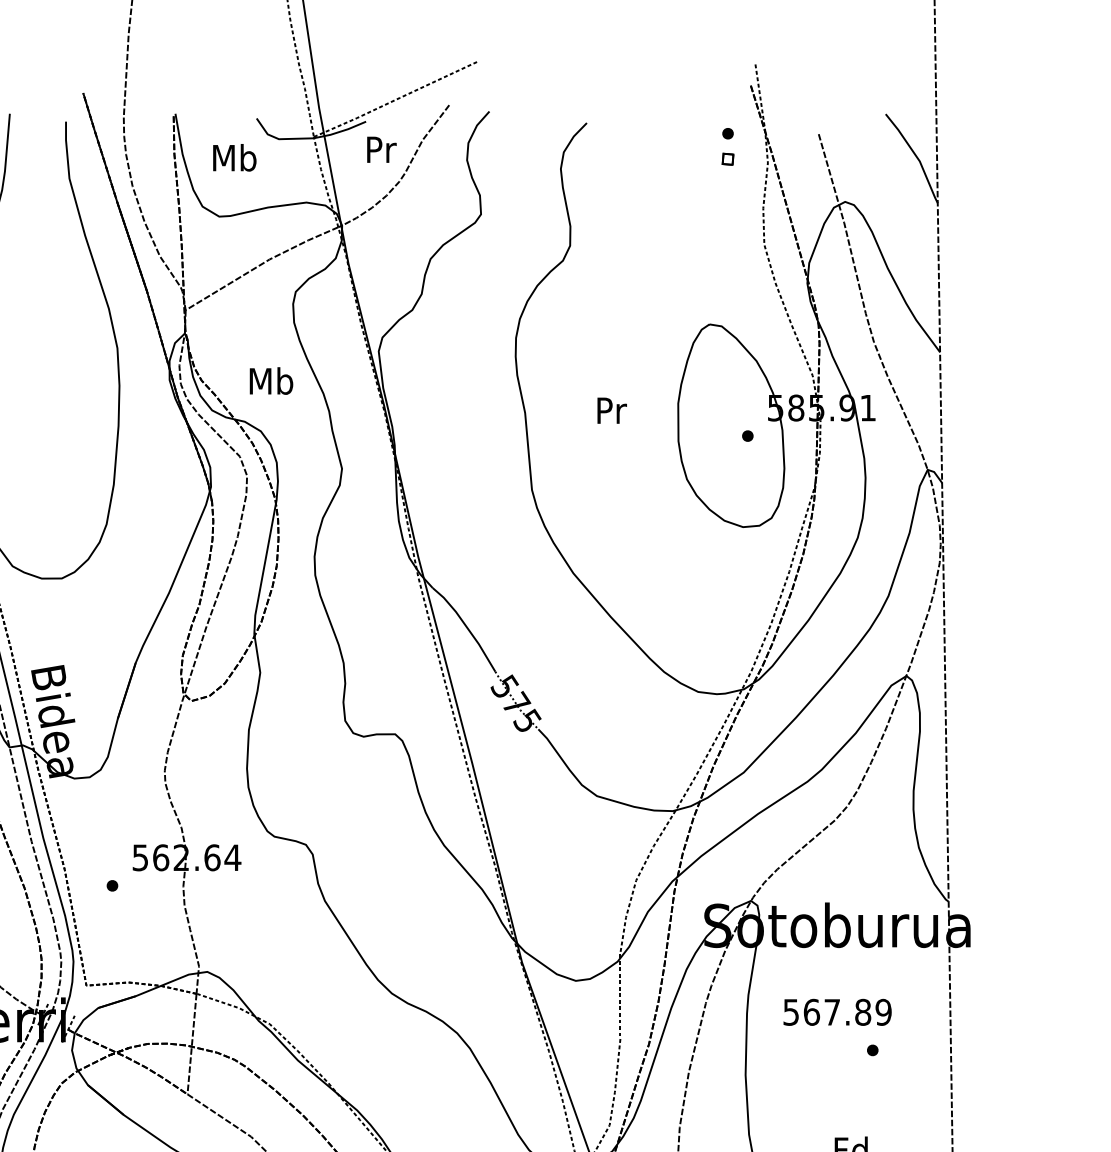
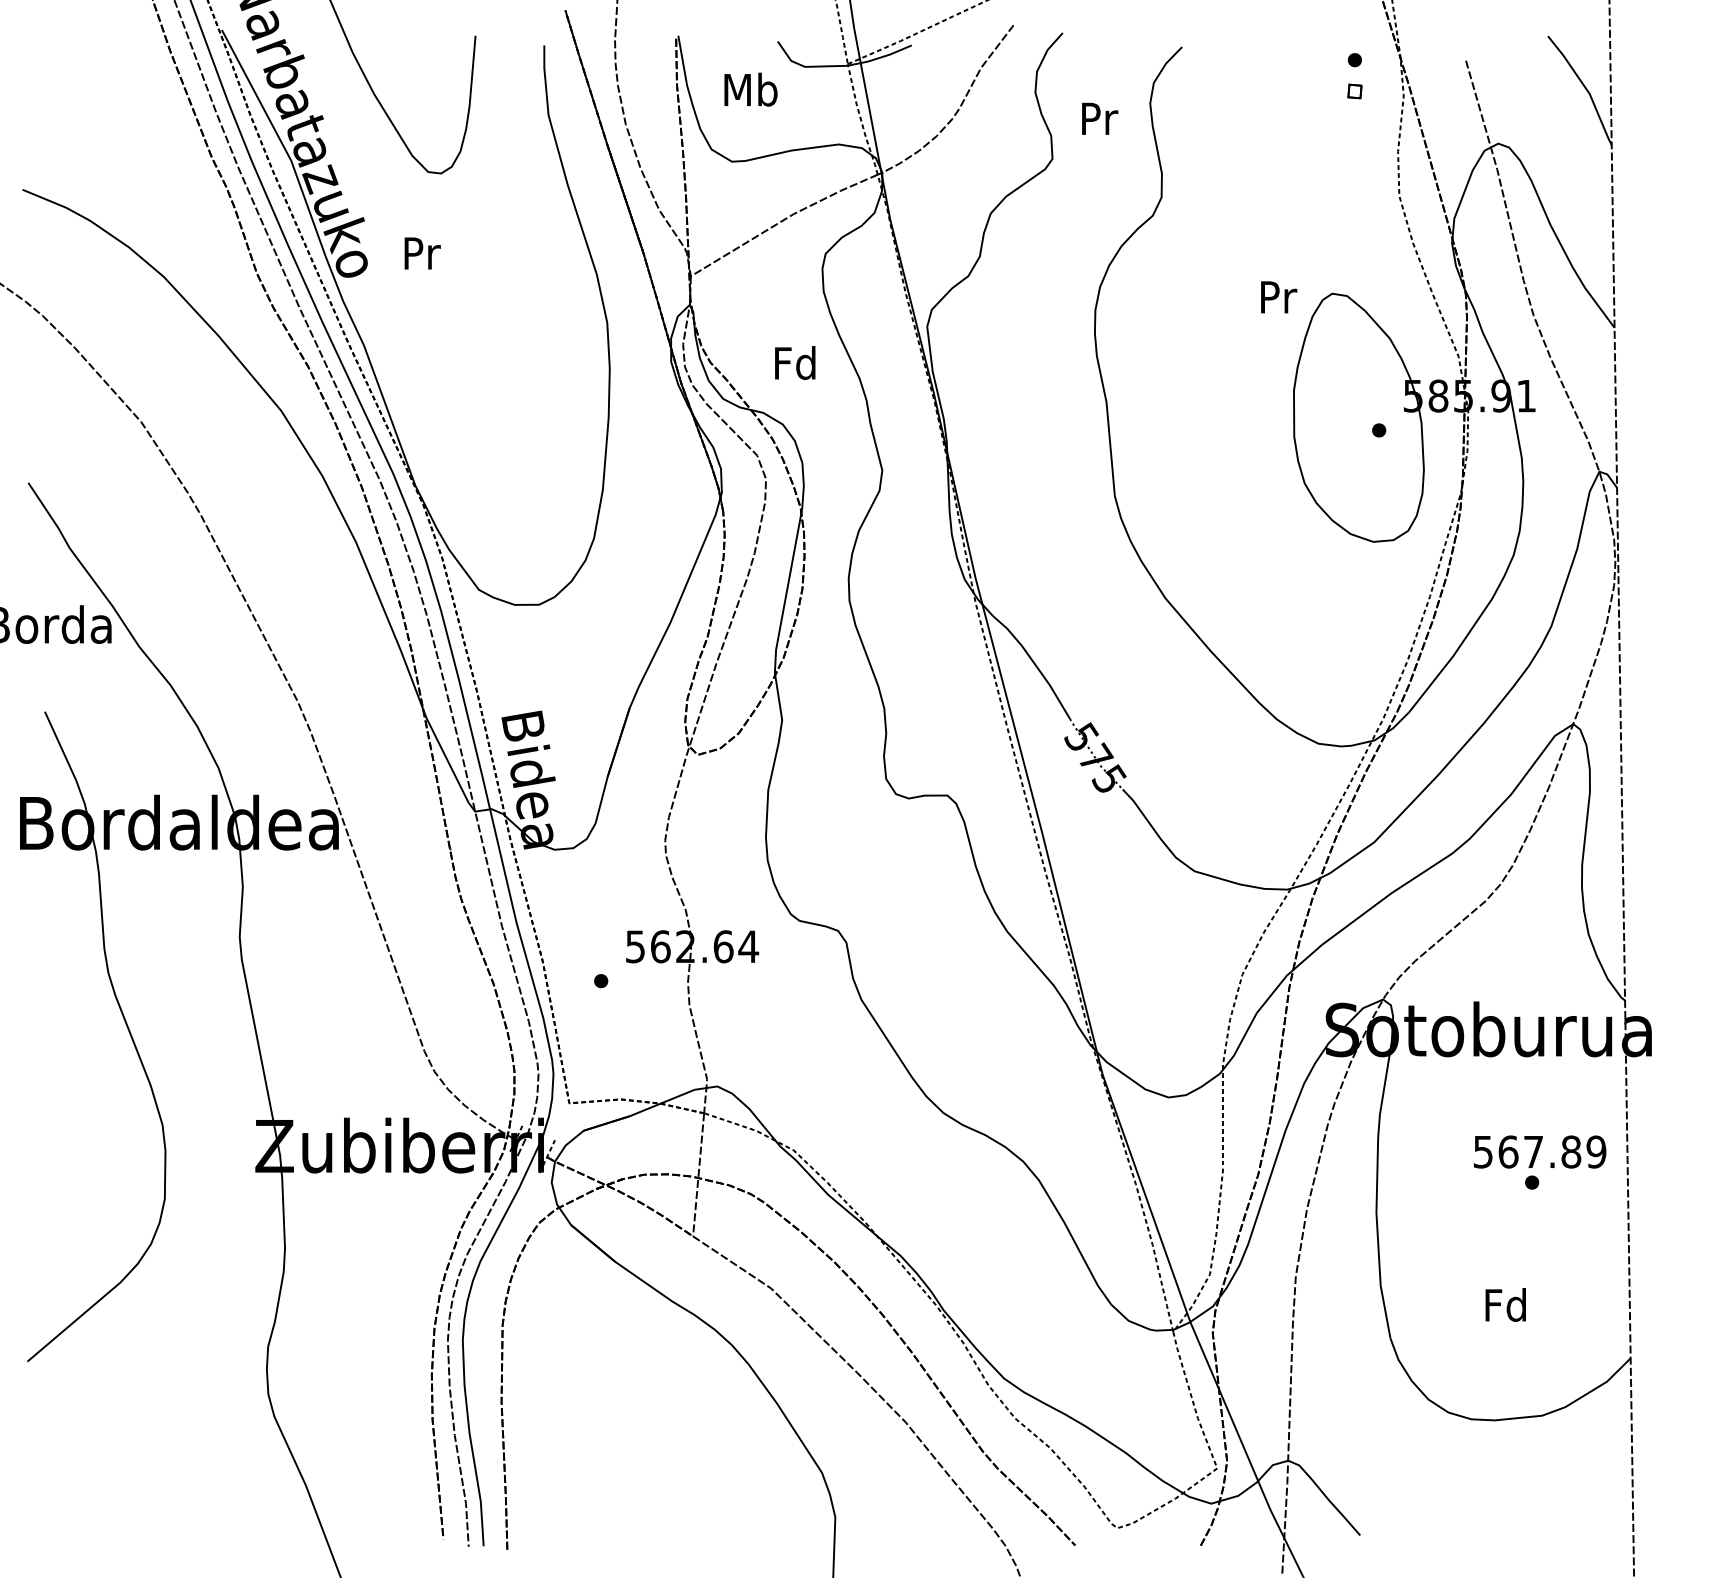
text: (382, 149) -> (1100, 118), moved
text: (271, 380) -> (795, 362), Mb -> Fd
text: (612, 410) -> (1279, 297), moved
text: (837, 1011) -> (1540, 1151), moved

